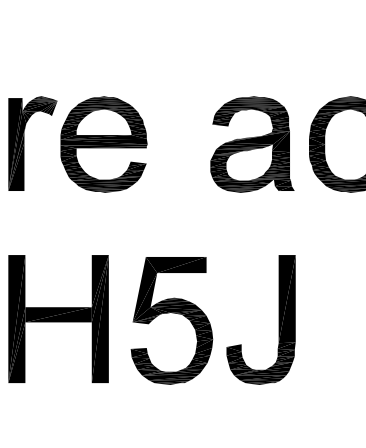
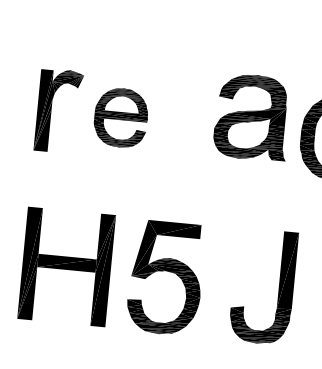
part: (103, 144) -> (120, 117), size x0.7
part: (252, 144) -> (252, 117), moved
part: (278, 319) -> (278, 287), moved

